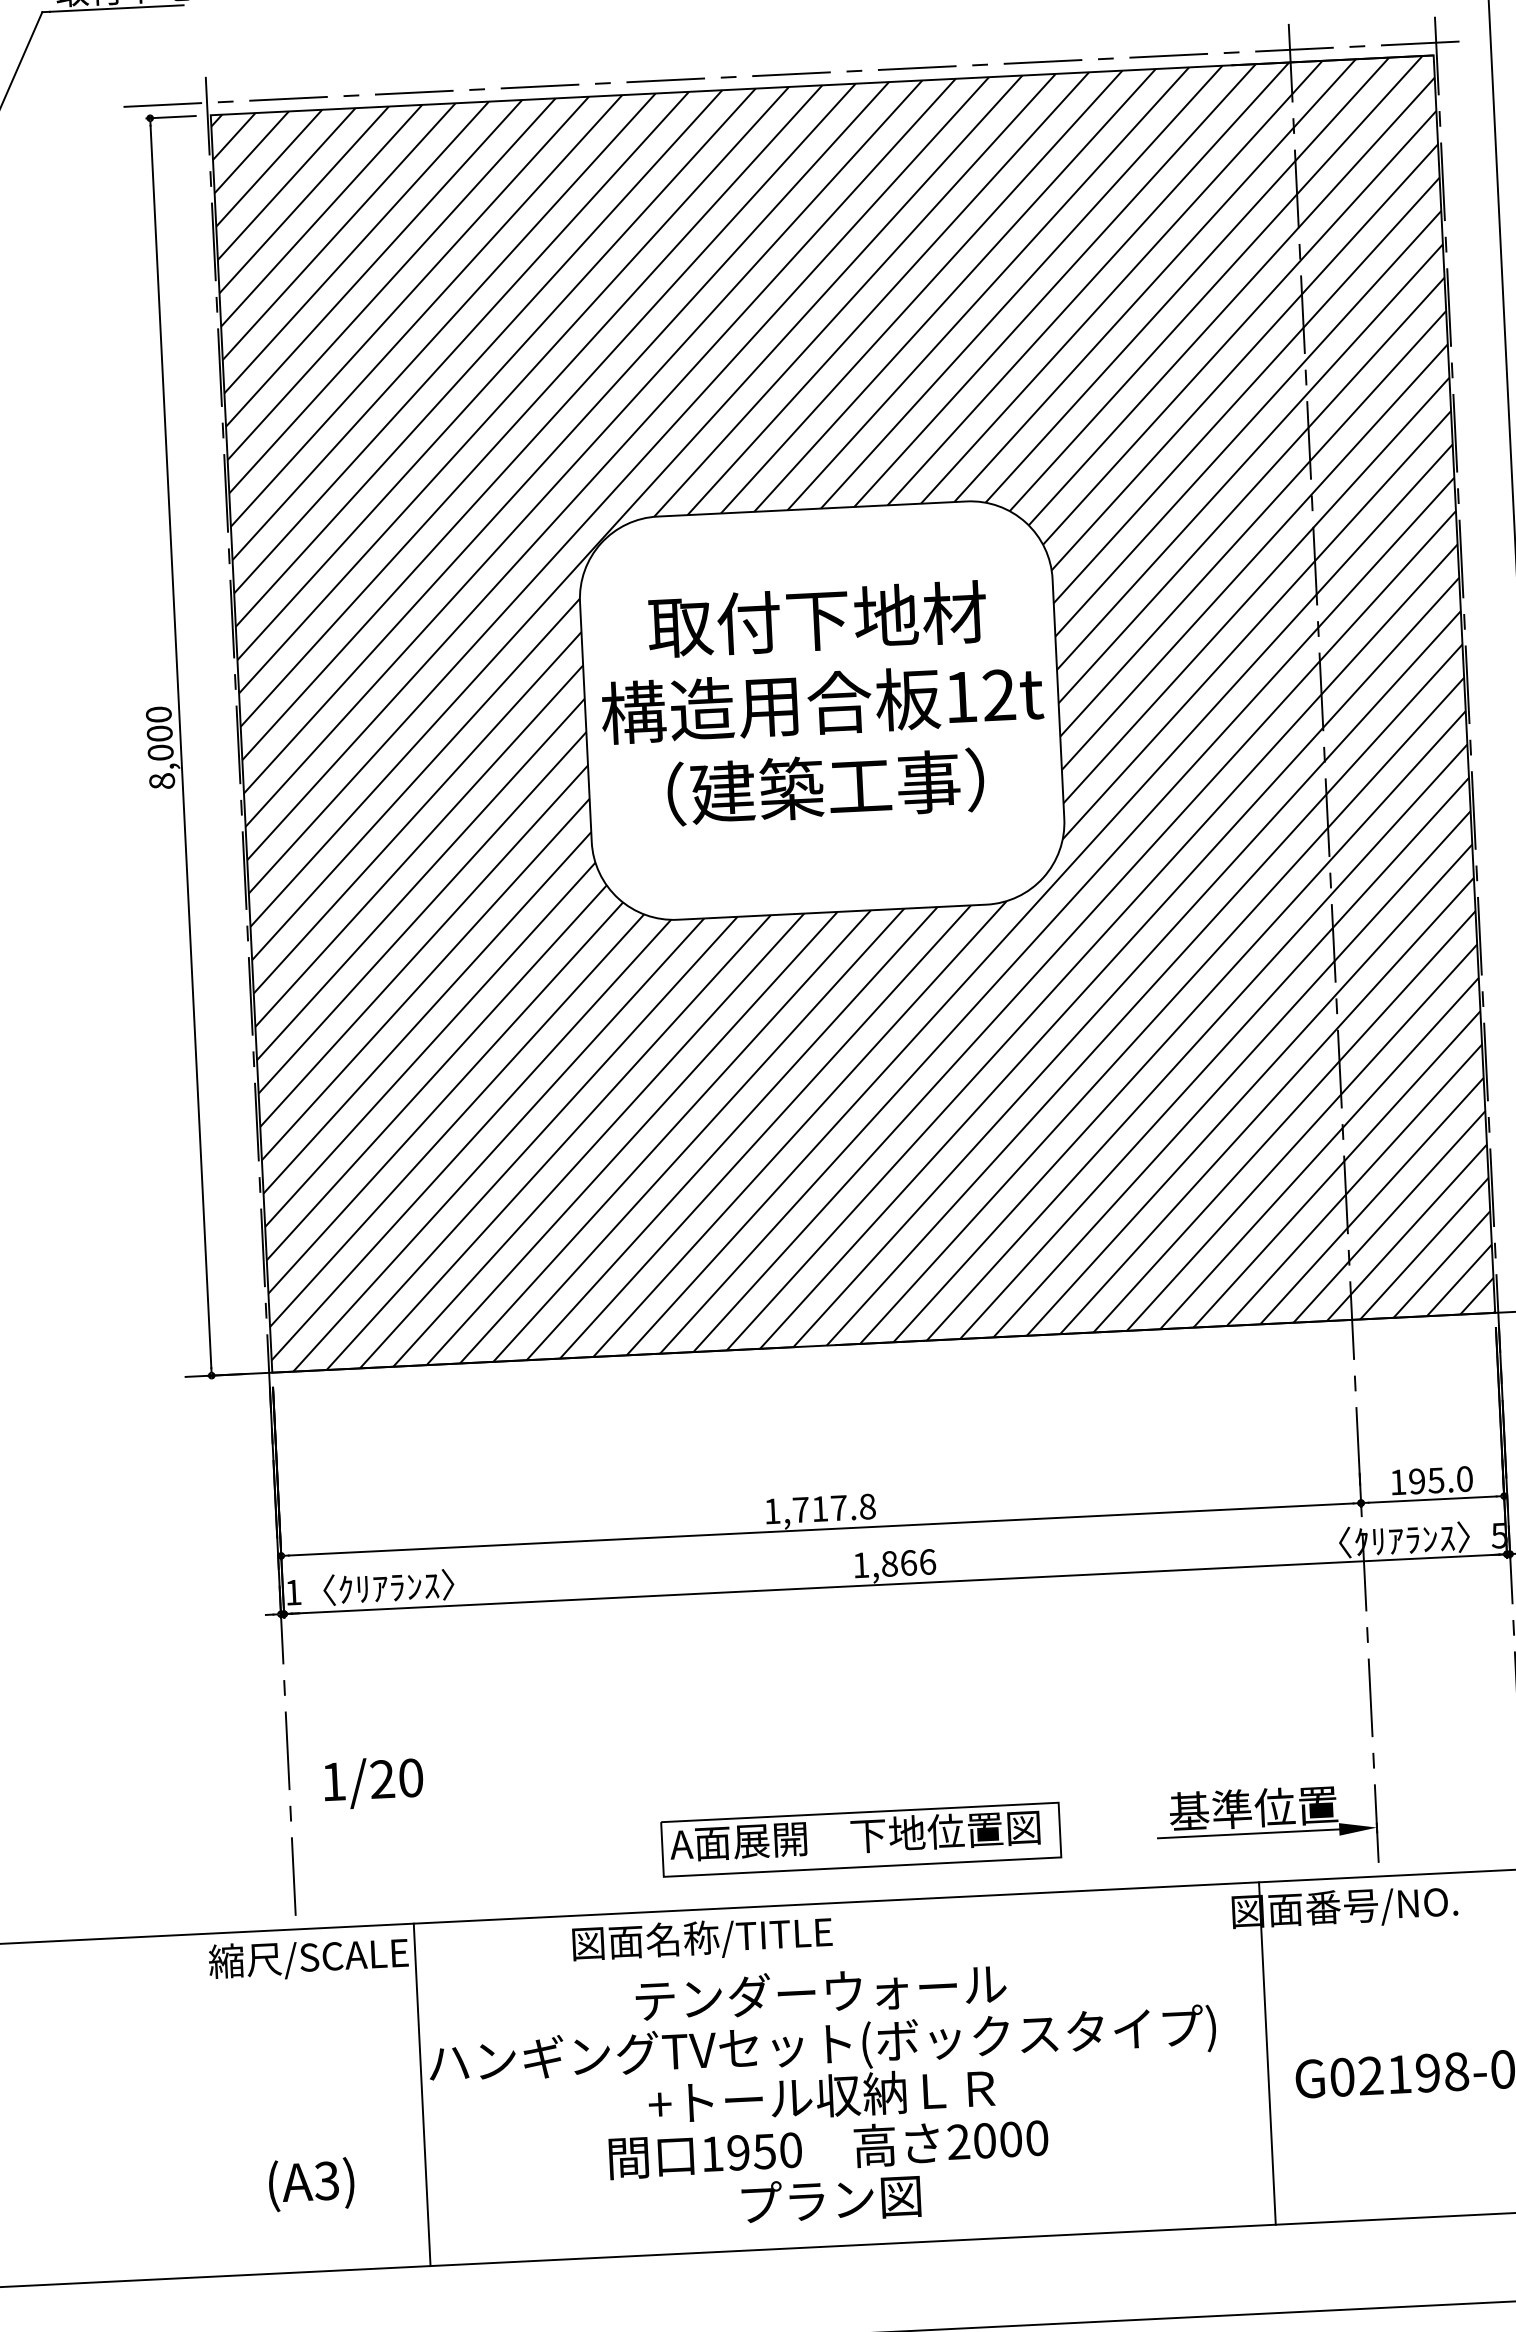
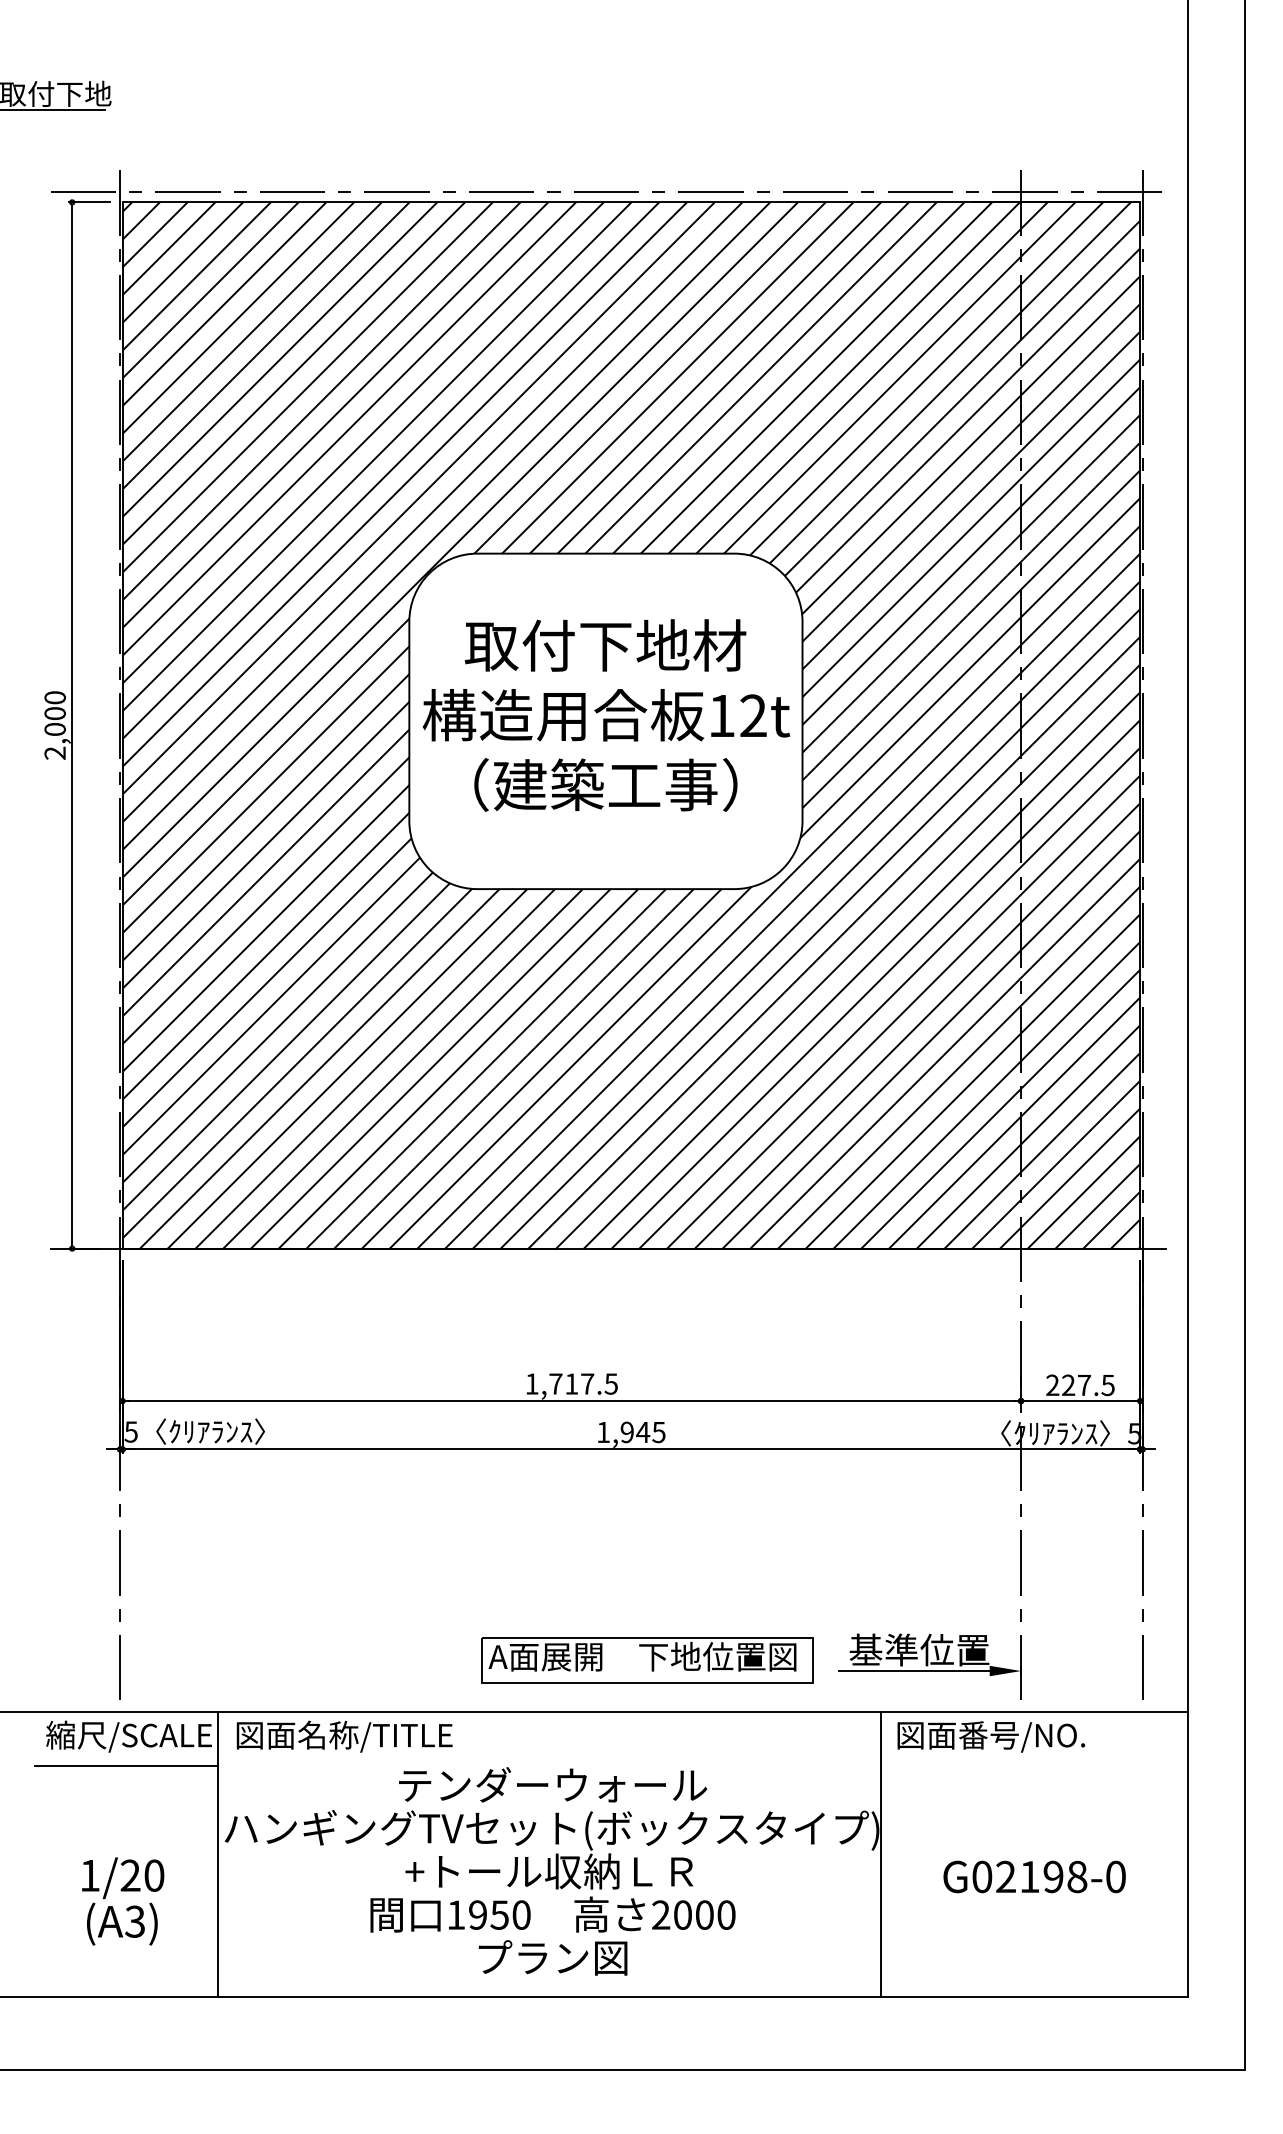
text: (161, 780) -> (54, 752), 8,000 -> 2,000
text: (1431, 1480) -> (1080, 1385), 195.0 -> 227.5
text: (866, 1506) -> (610, 1383), 1,717.8 -> 1,717.5
text: (907, 1563) -> (642, 1432), 1,866 -> 1,945
text: (292, 1592) -> (130, 1431), 1 -> 5
text: (374, 1782) -> (123, 1877), moved
part: (861, 1840) -> (647, 1660), moved
text: (702, 1939) -> (344, 1736), moved
line: (307, 1993) -> (126, 1765), added
line: (1266, 2052) -> (880, 1853), moved

